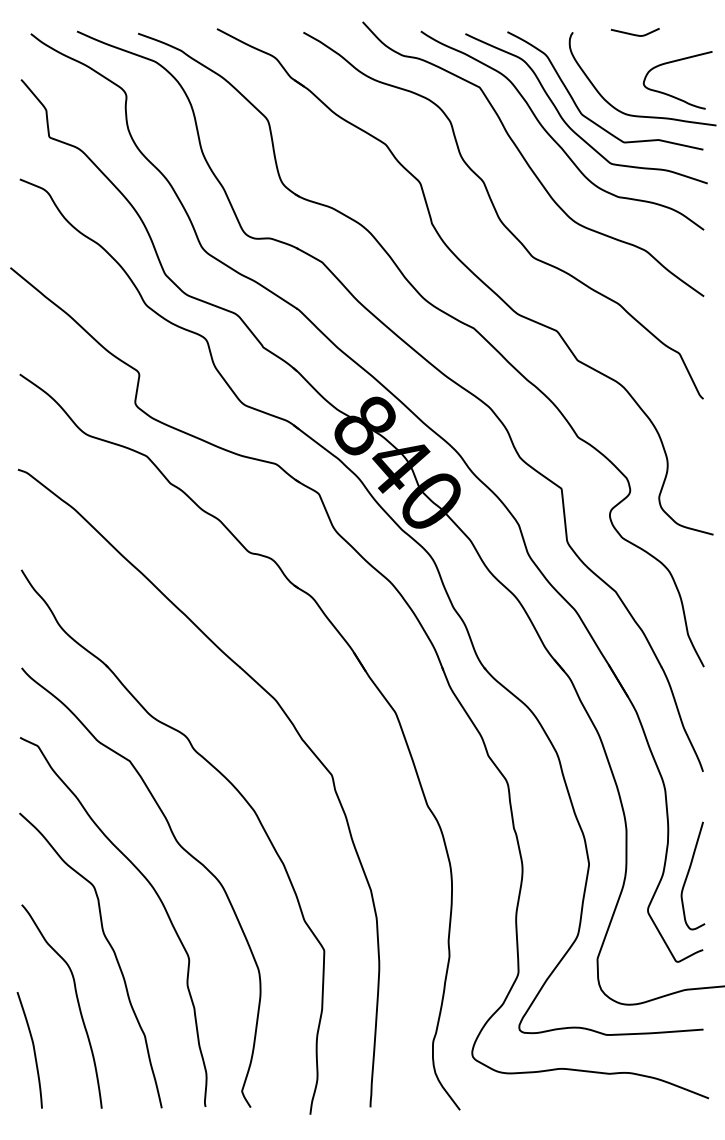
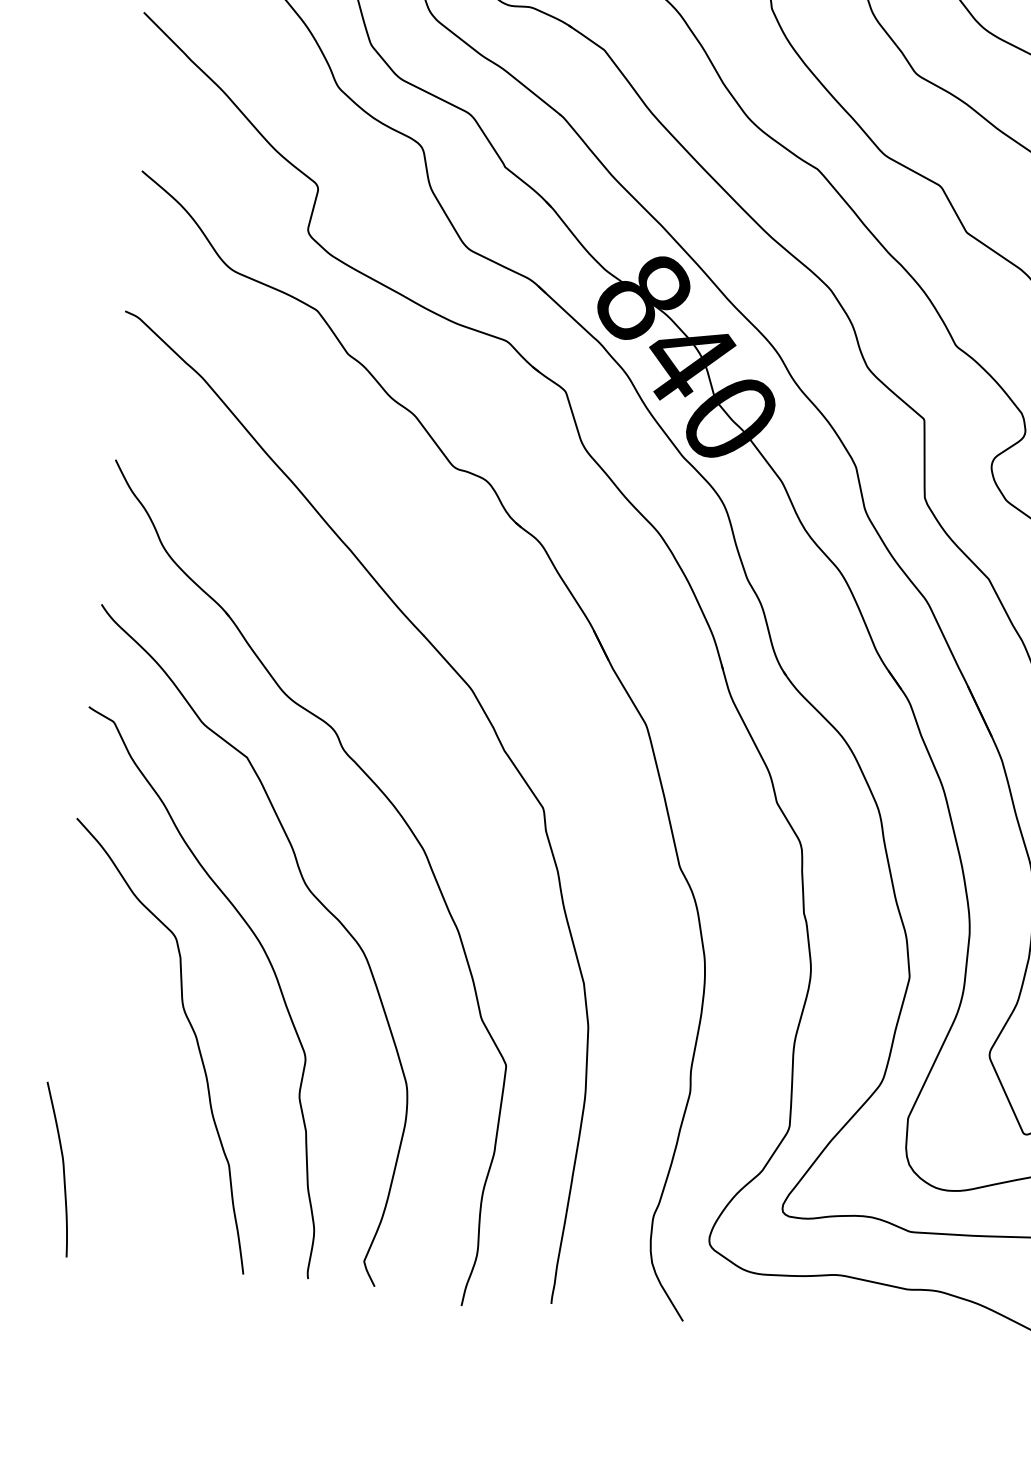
curve: (77, 1003) -> (134, 1107), removed

